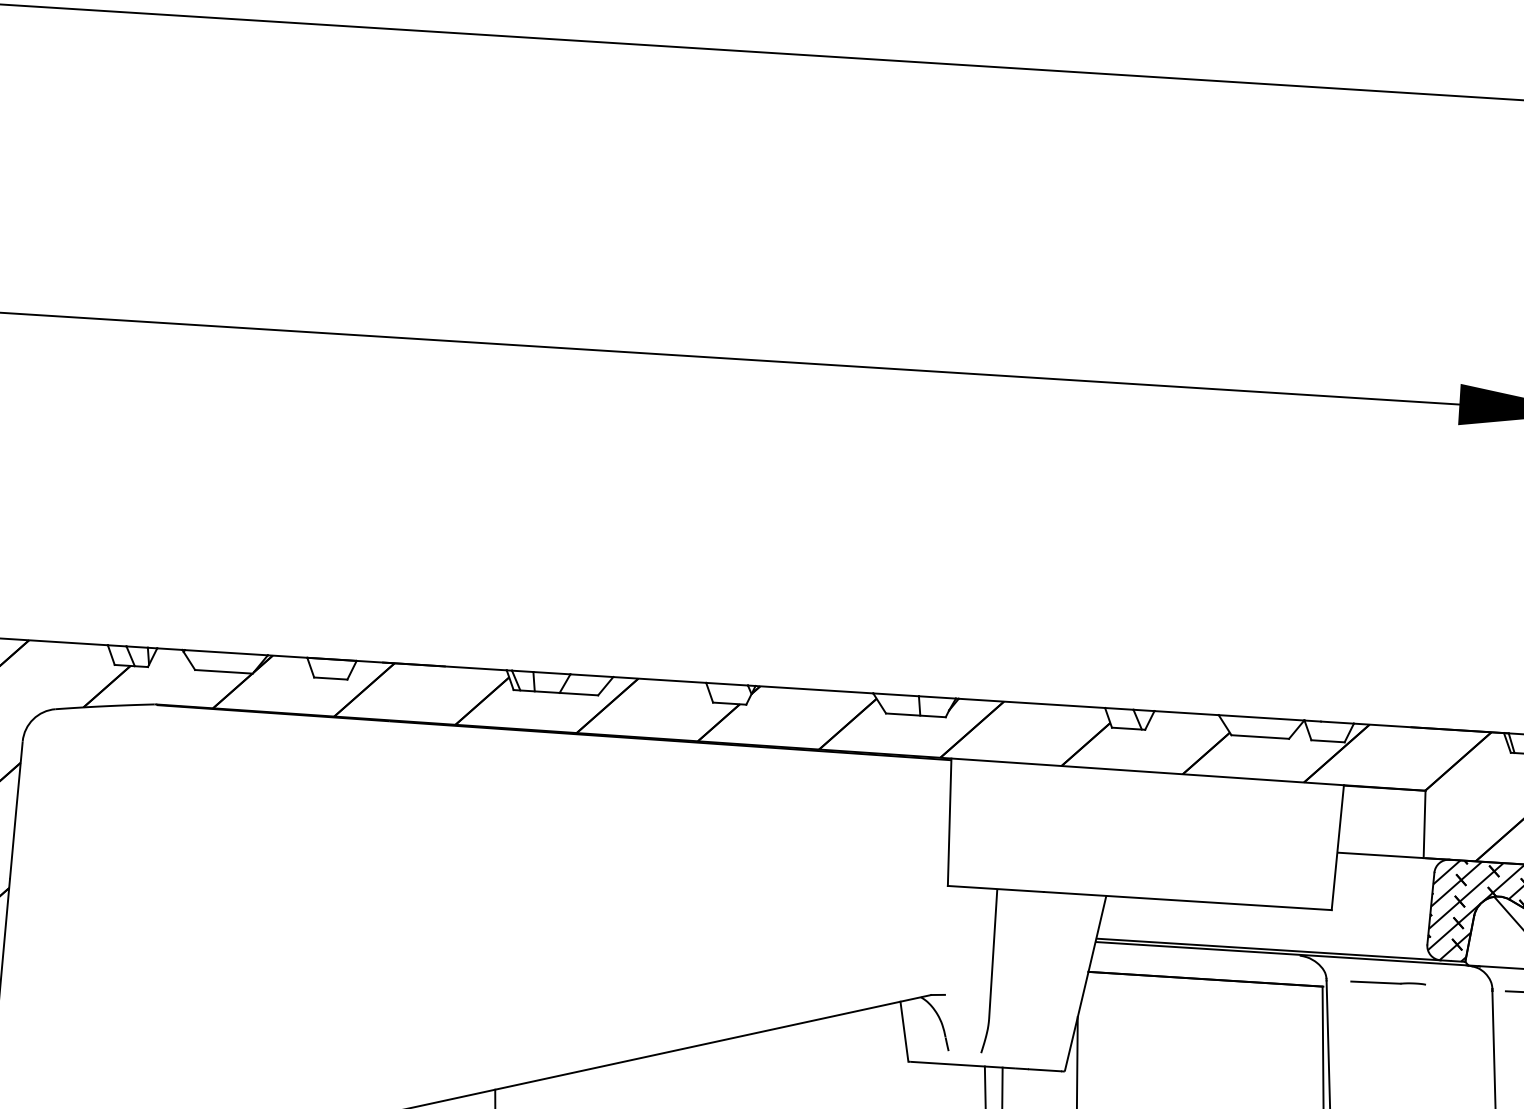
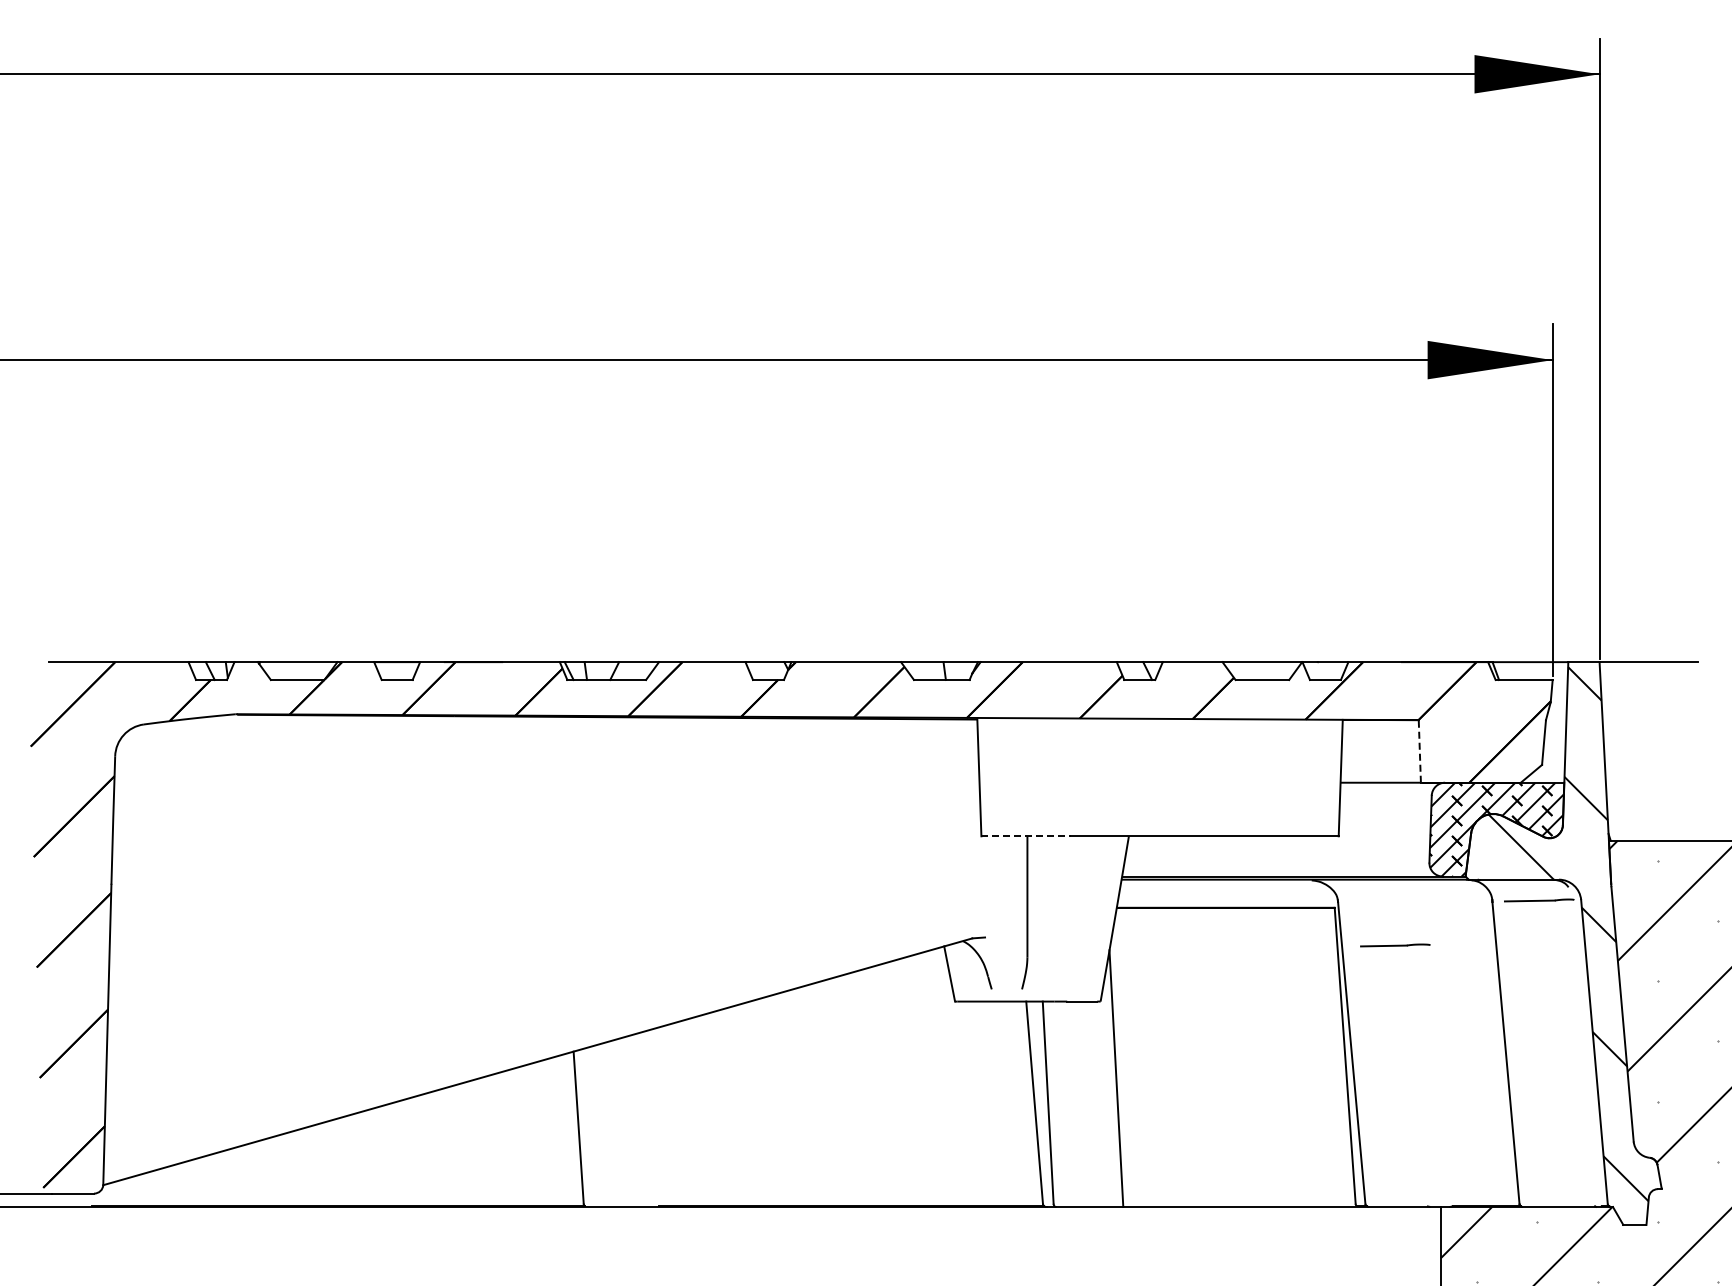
line: (1424, 823) -> (1419, 750), solid -> dashed
line: (996, 889) -> (1026, 836), solid -> dashed
line: (1388, 982) -> (1395, 945), moved

